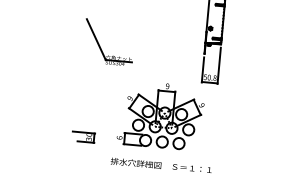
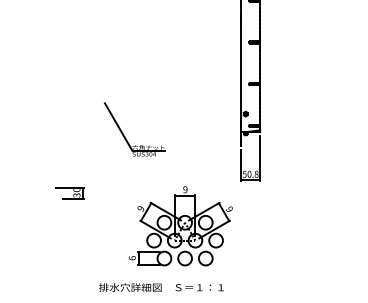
part: (101, 47) -> (125, 136), moved
part: (160, 115) -> (180, 226), moved
part: (83, 137) -> (69, 193), moved
text: (161, 165) -> (161, 287), moved

